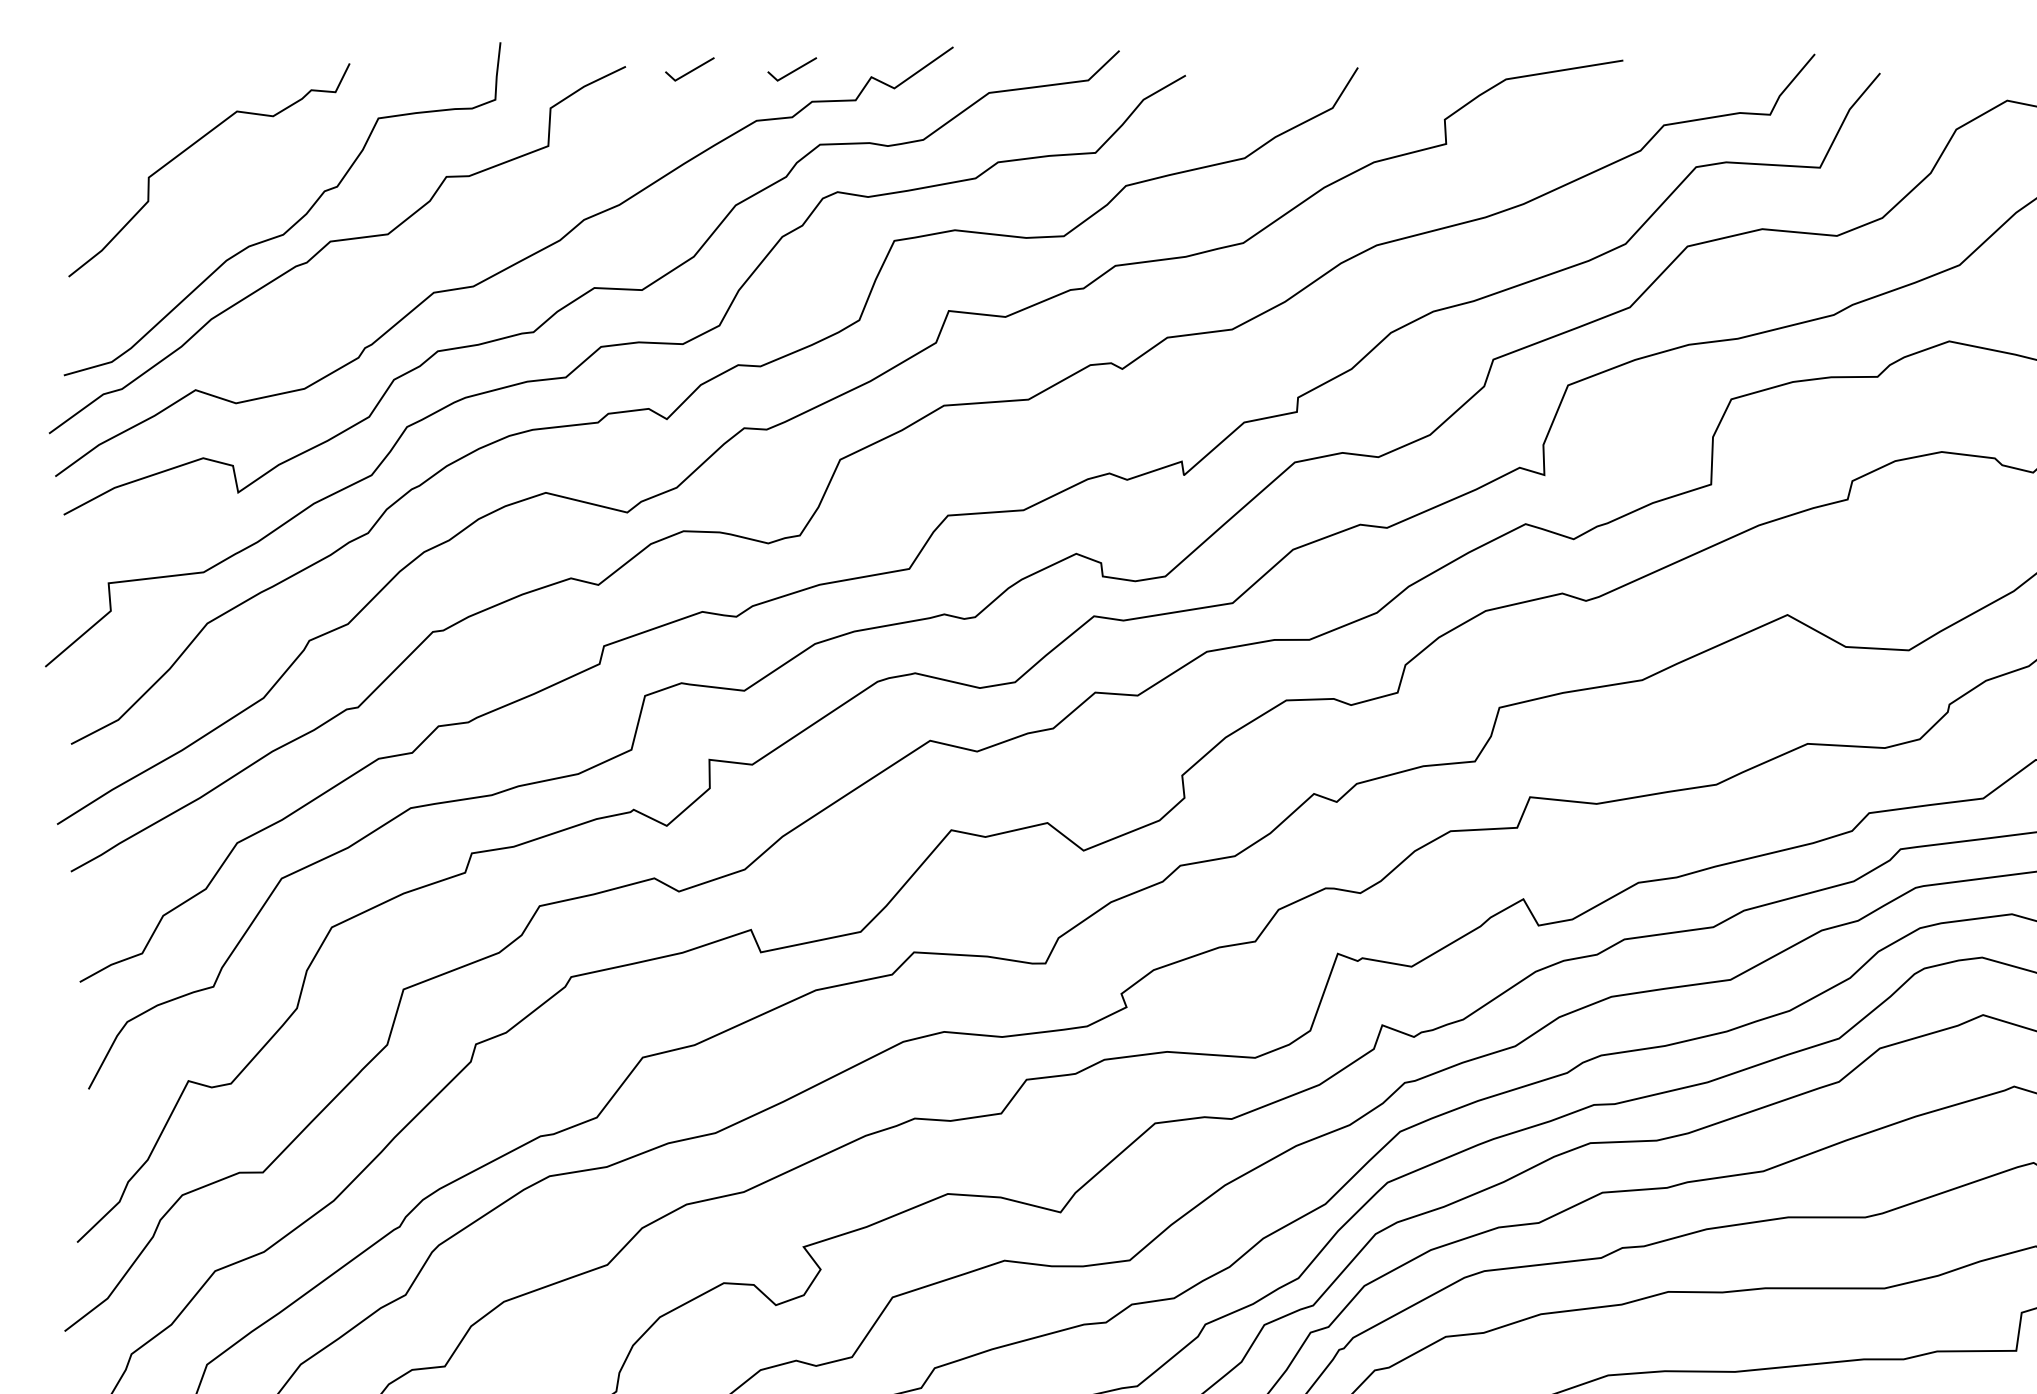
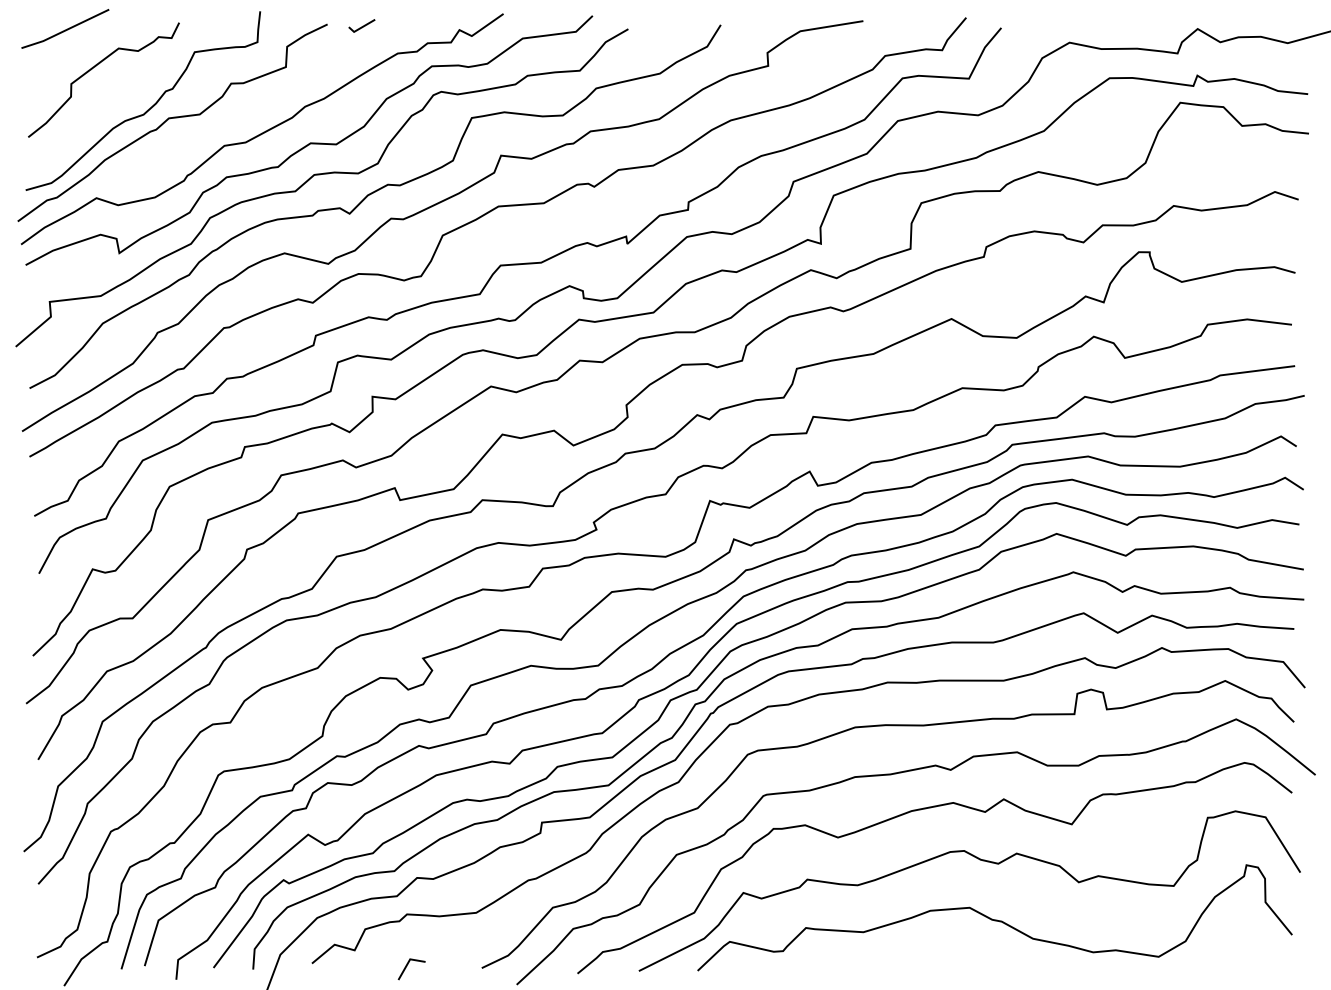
line: (791, 70) -> (416, 26), removed
line: (137, 76) -> (65, 29), added

